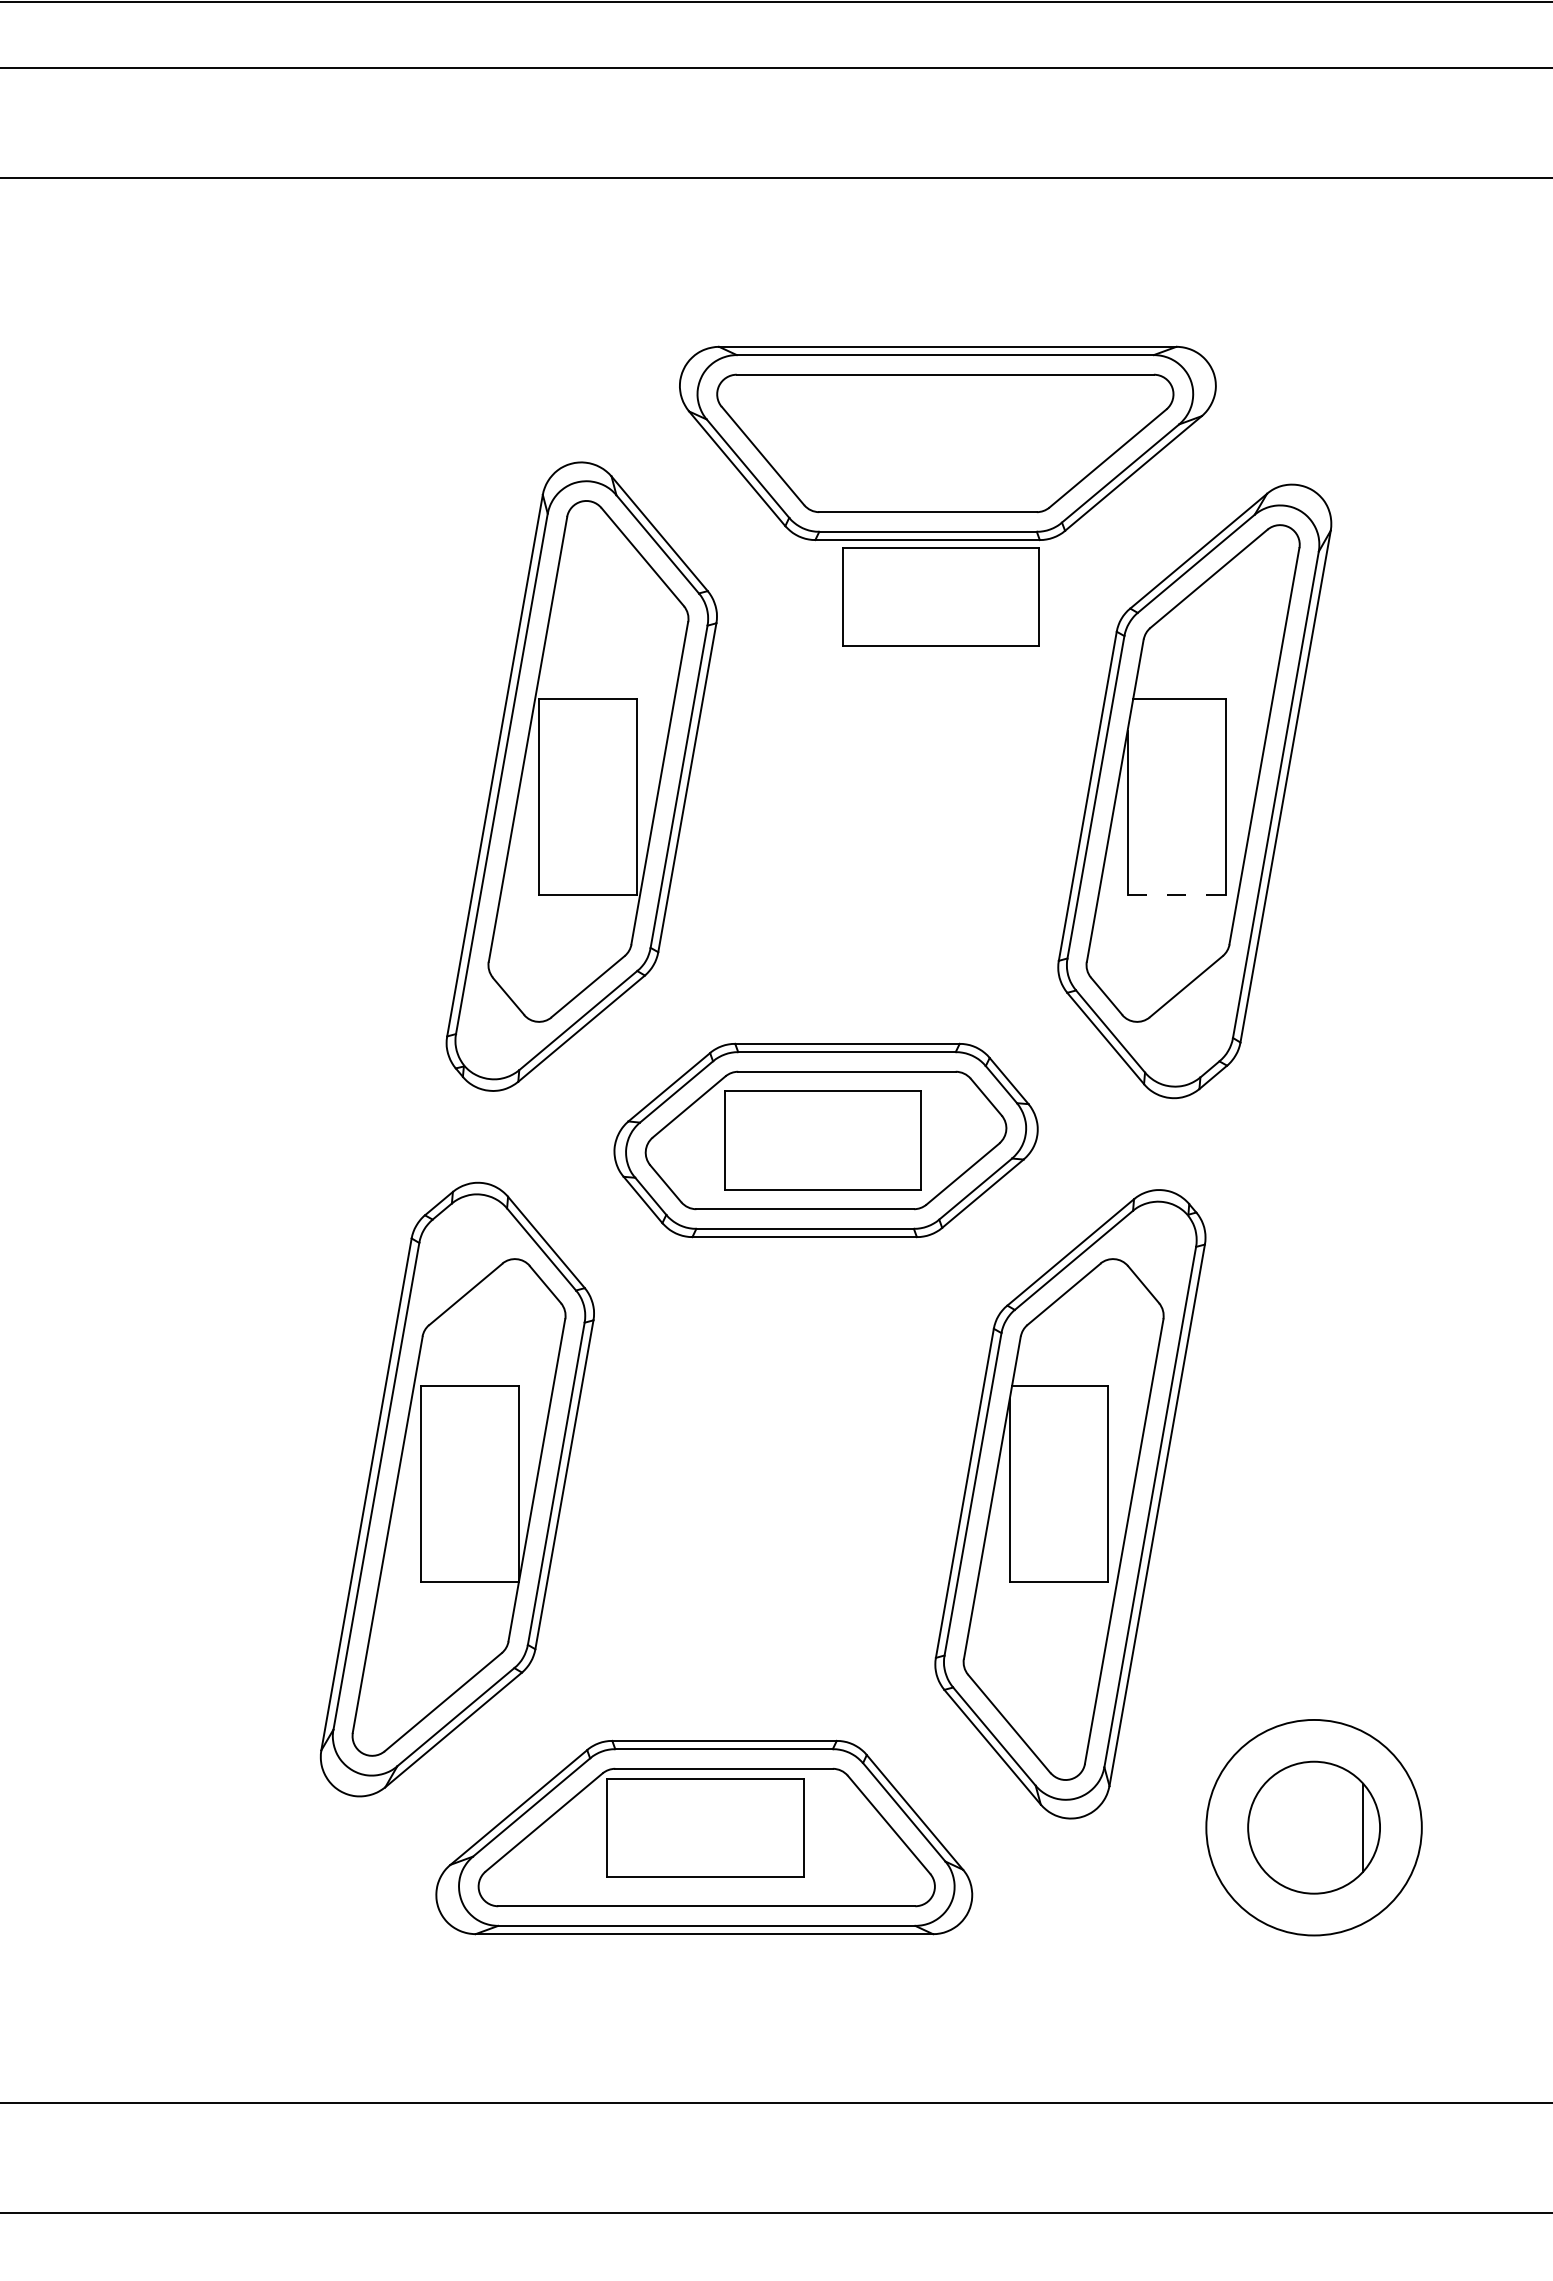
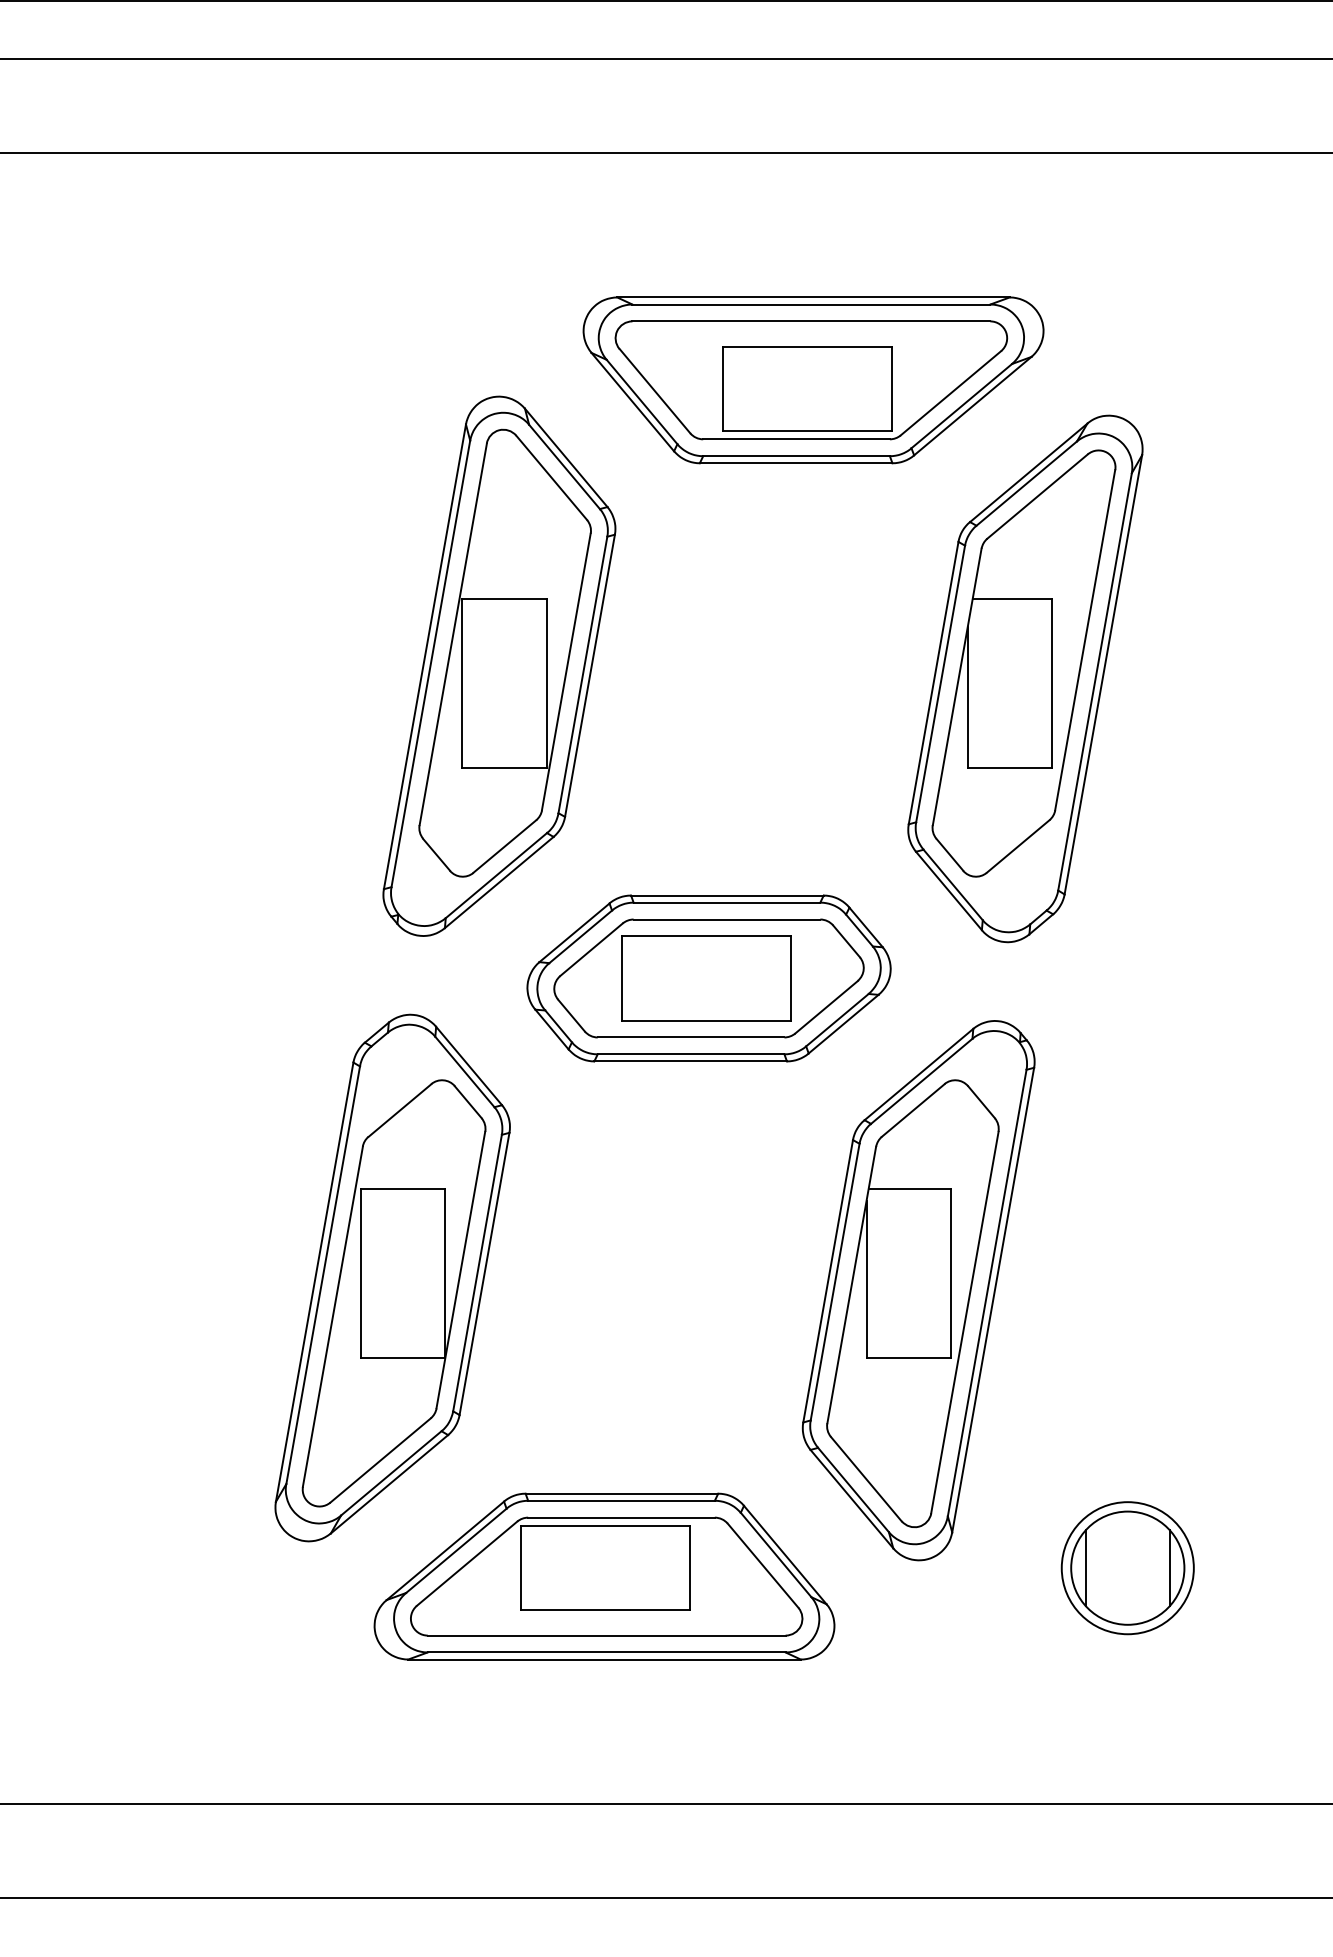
part: (940, 596) -> (807, 388), moved
line: (1177, 895) -> (1010, 768), dashed -> solid
line: (1265, 1827) -> (1086, 1568), added
circle: (1314, 1827) -> (1128, 1568), size x0.71

